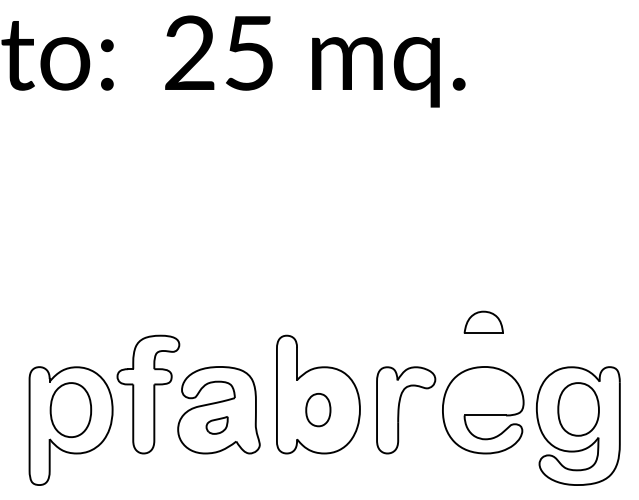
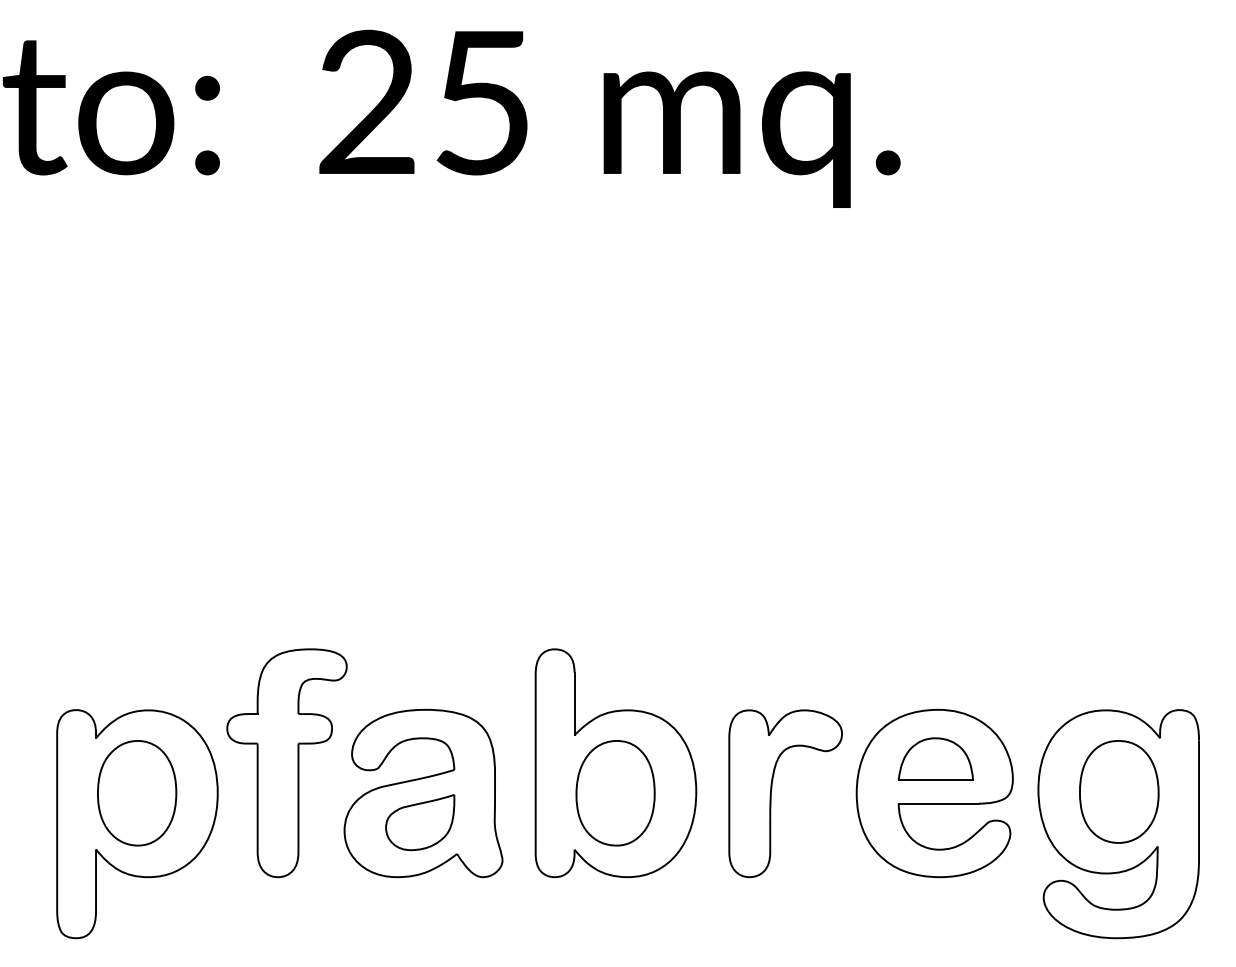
part: (483, 321) -> (935, 757), moved
part: (318, 409) -> (616, 792), size x1.67
part: (216, 425) -> (418, 823), size x1.67

